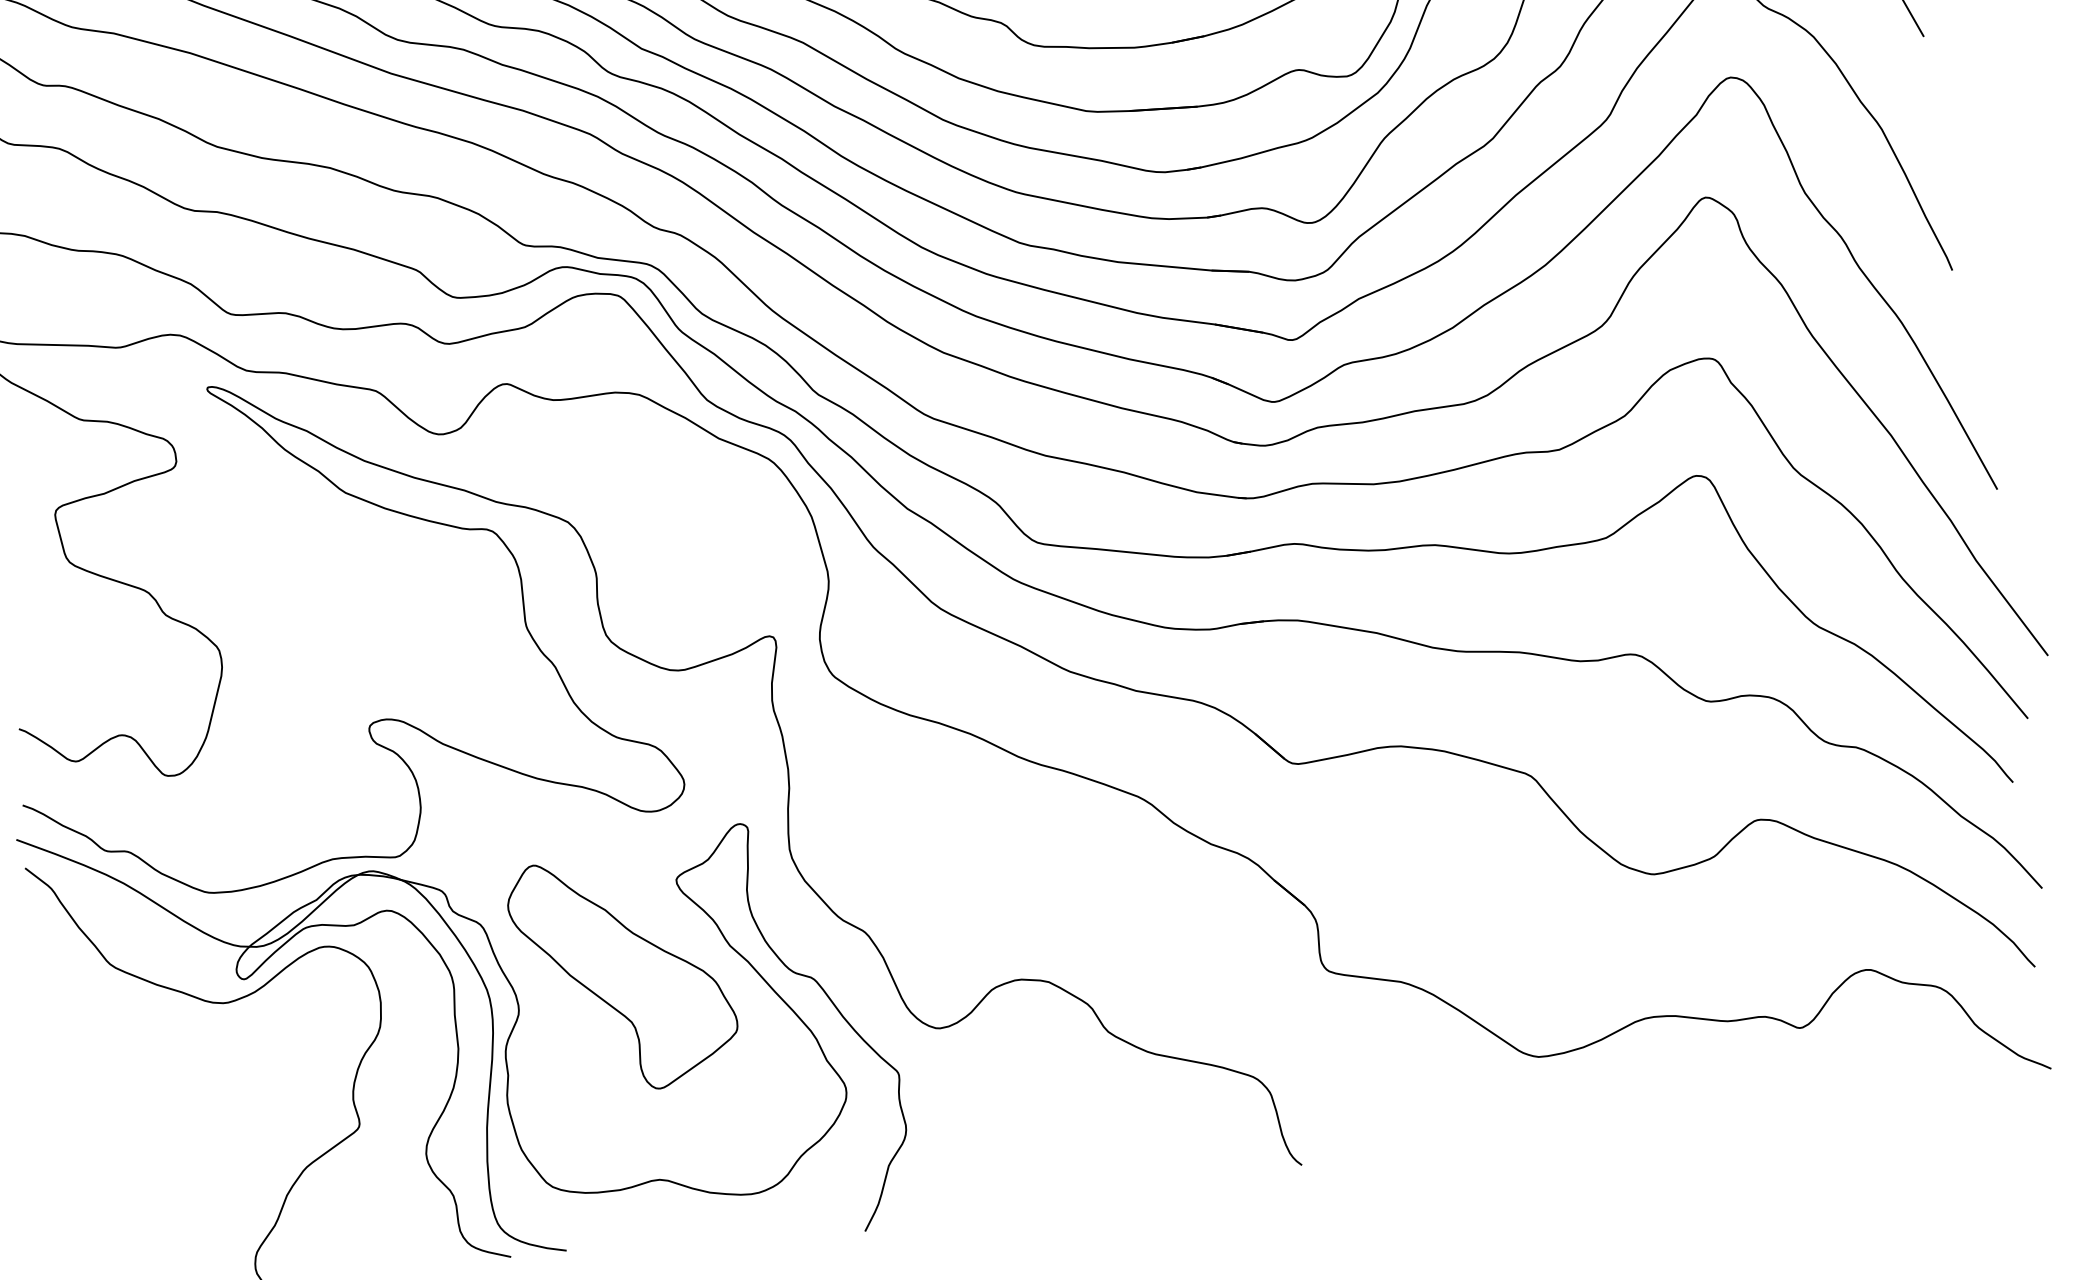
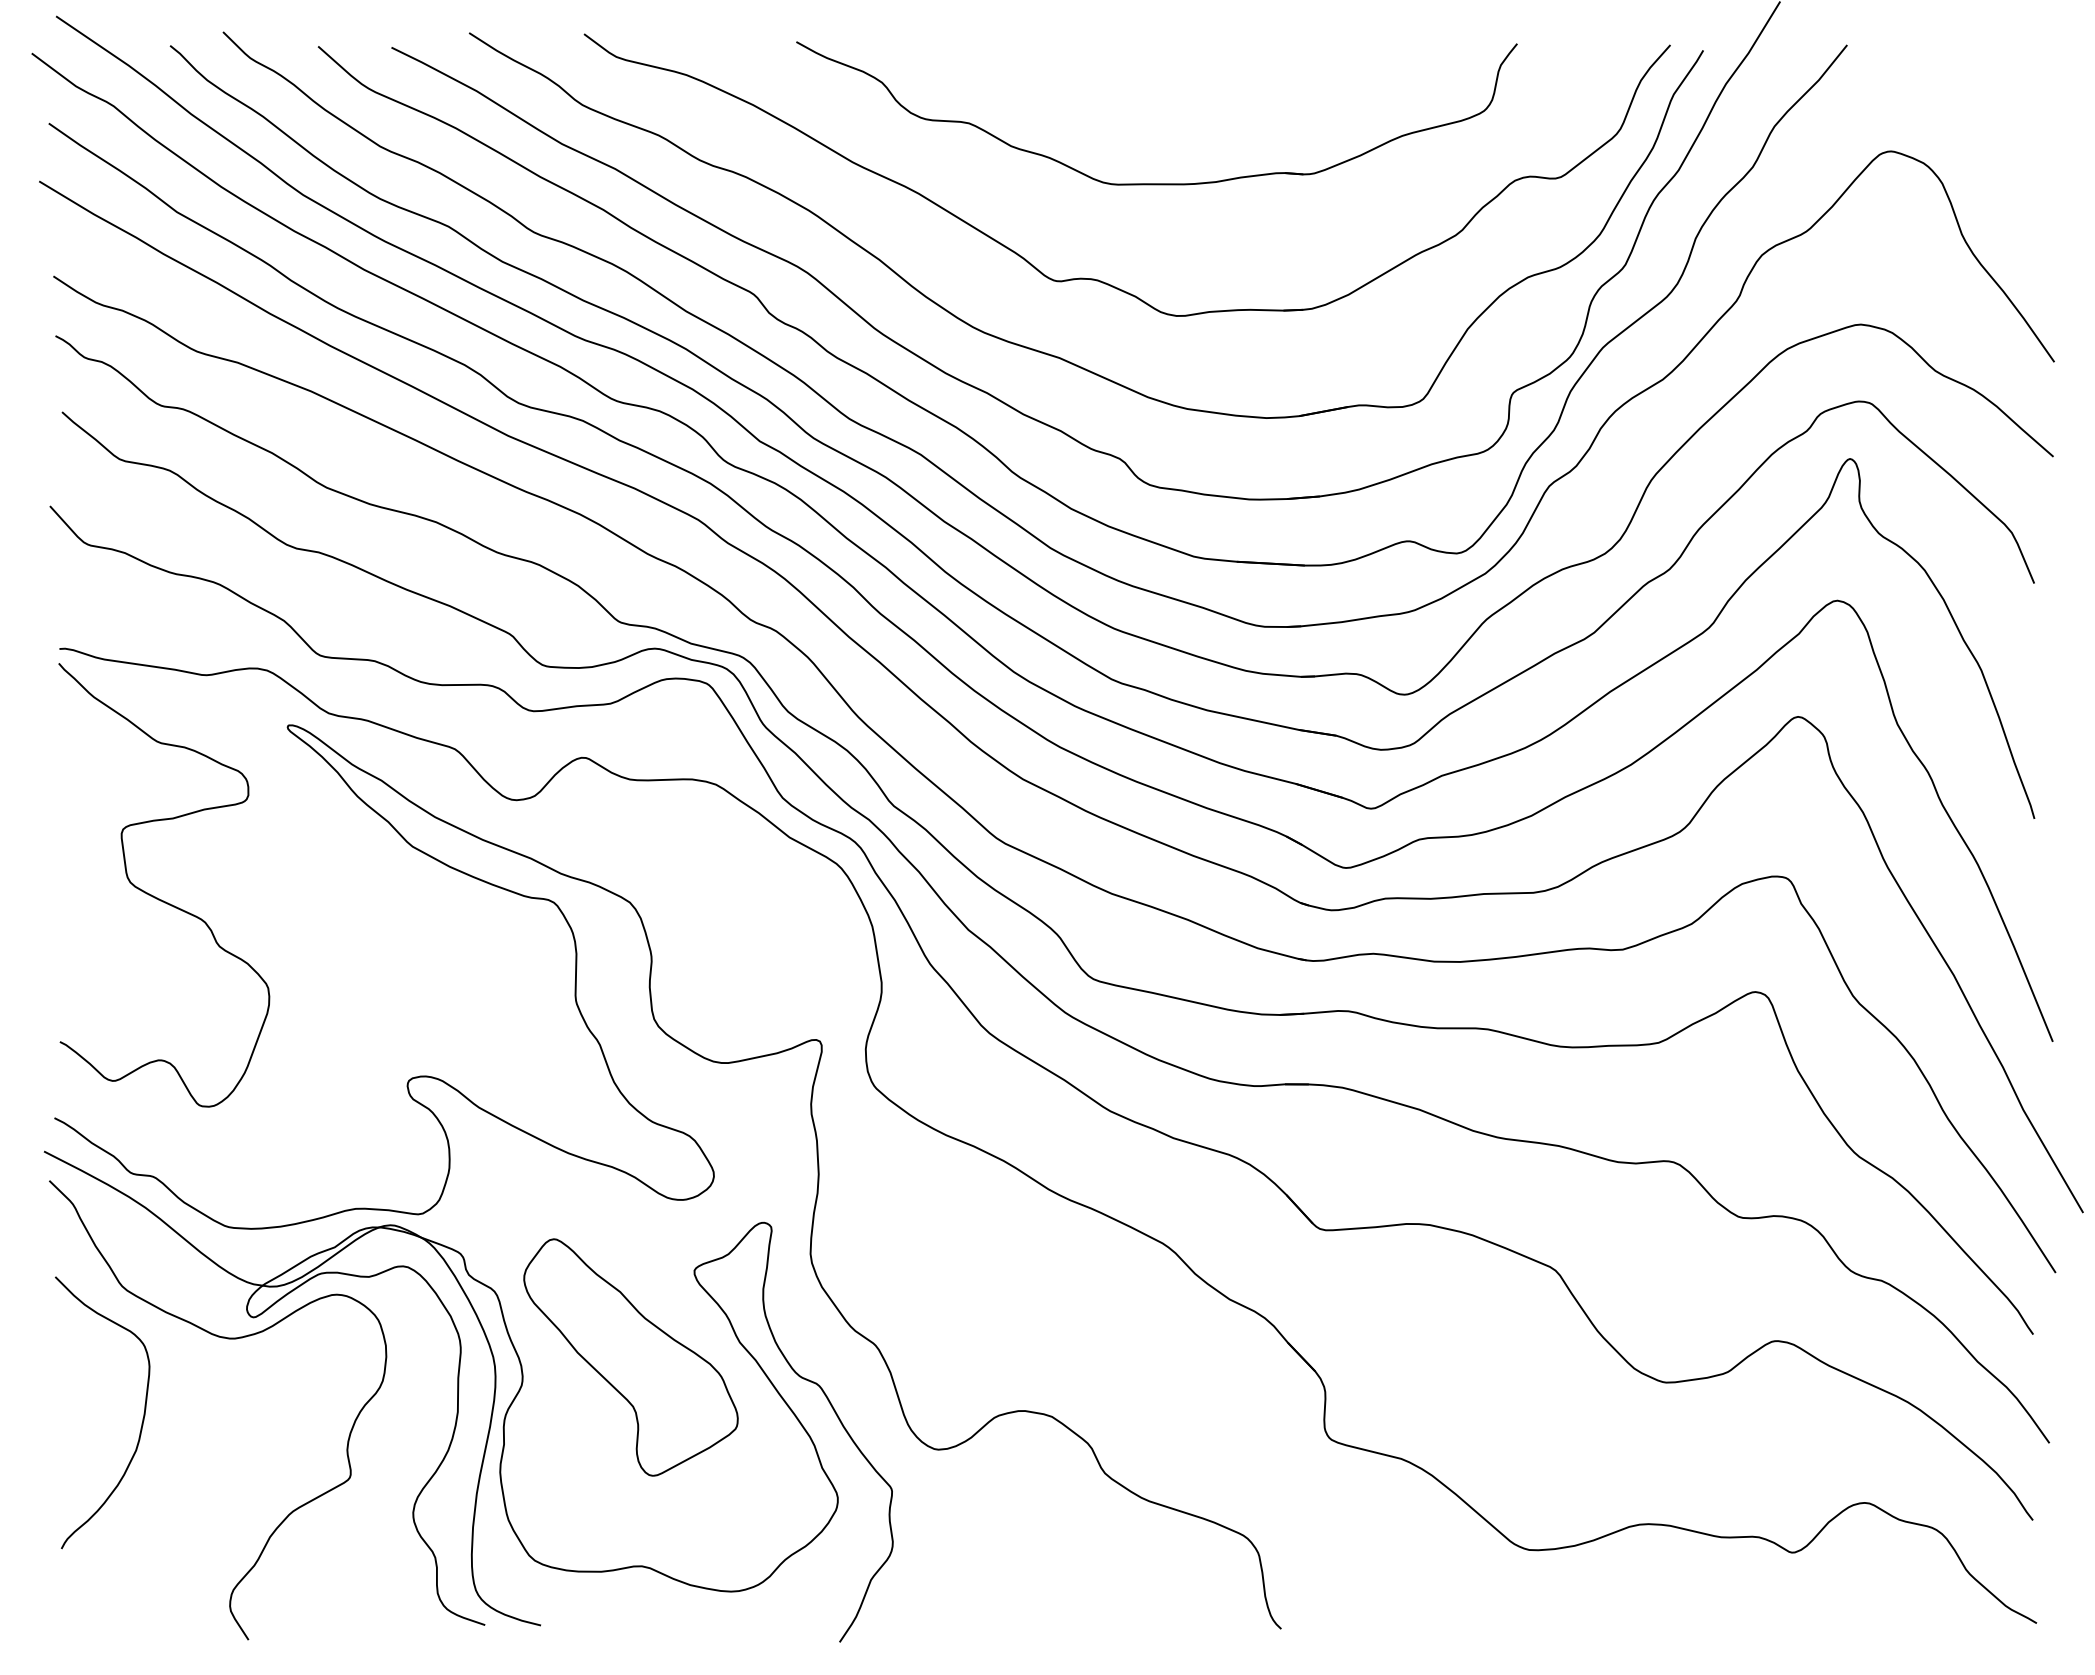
curve: (146, 1093) -> (142, 1418), added

